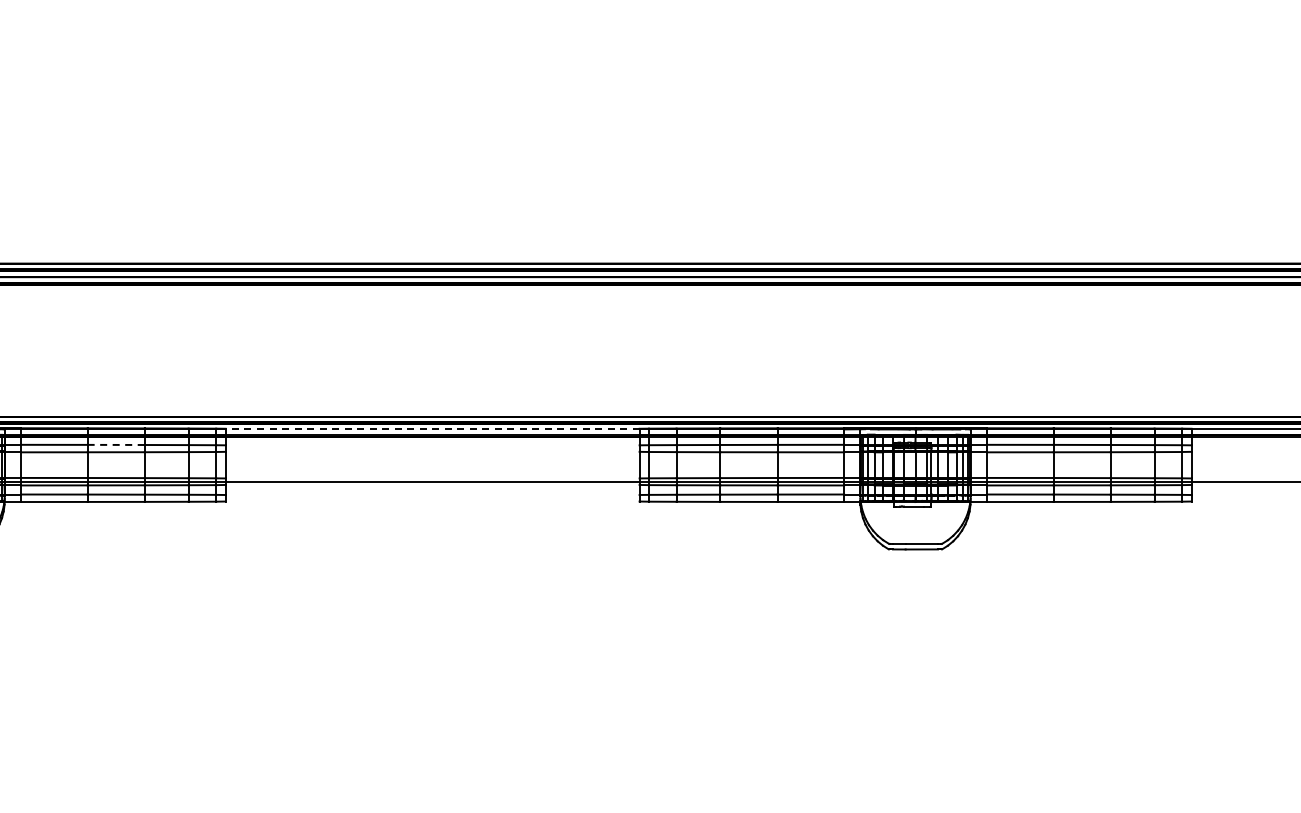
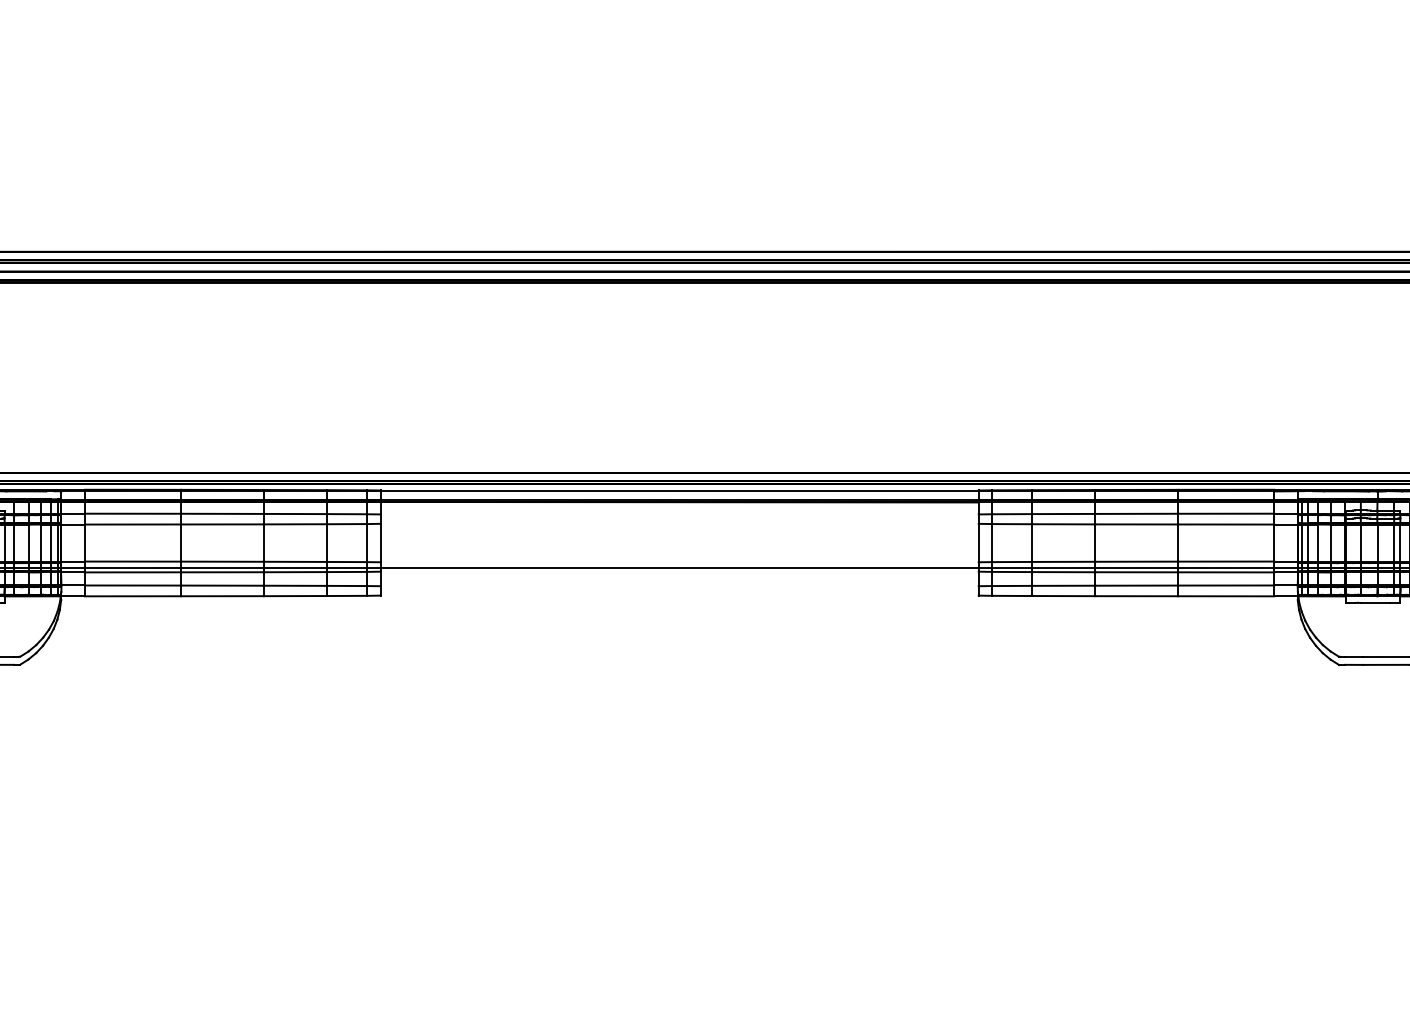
line: (432, 429) -> (679, 491), dashed -> solid
line: (116, 444) -> (222, 513), dashed -> solid

